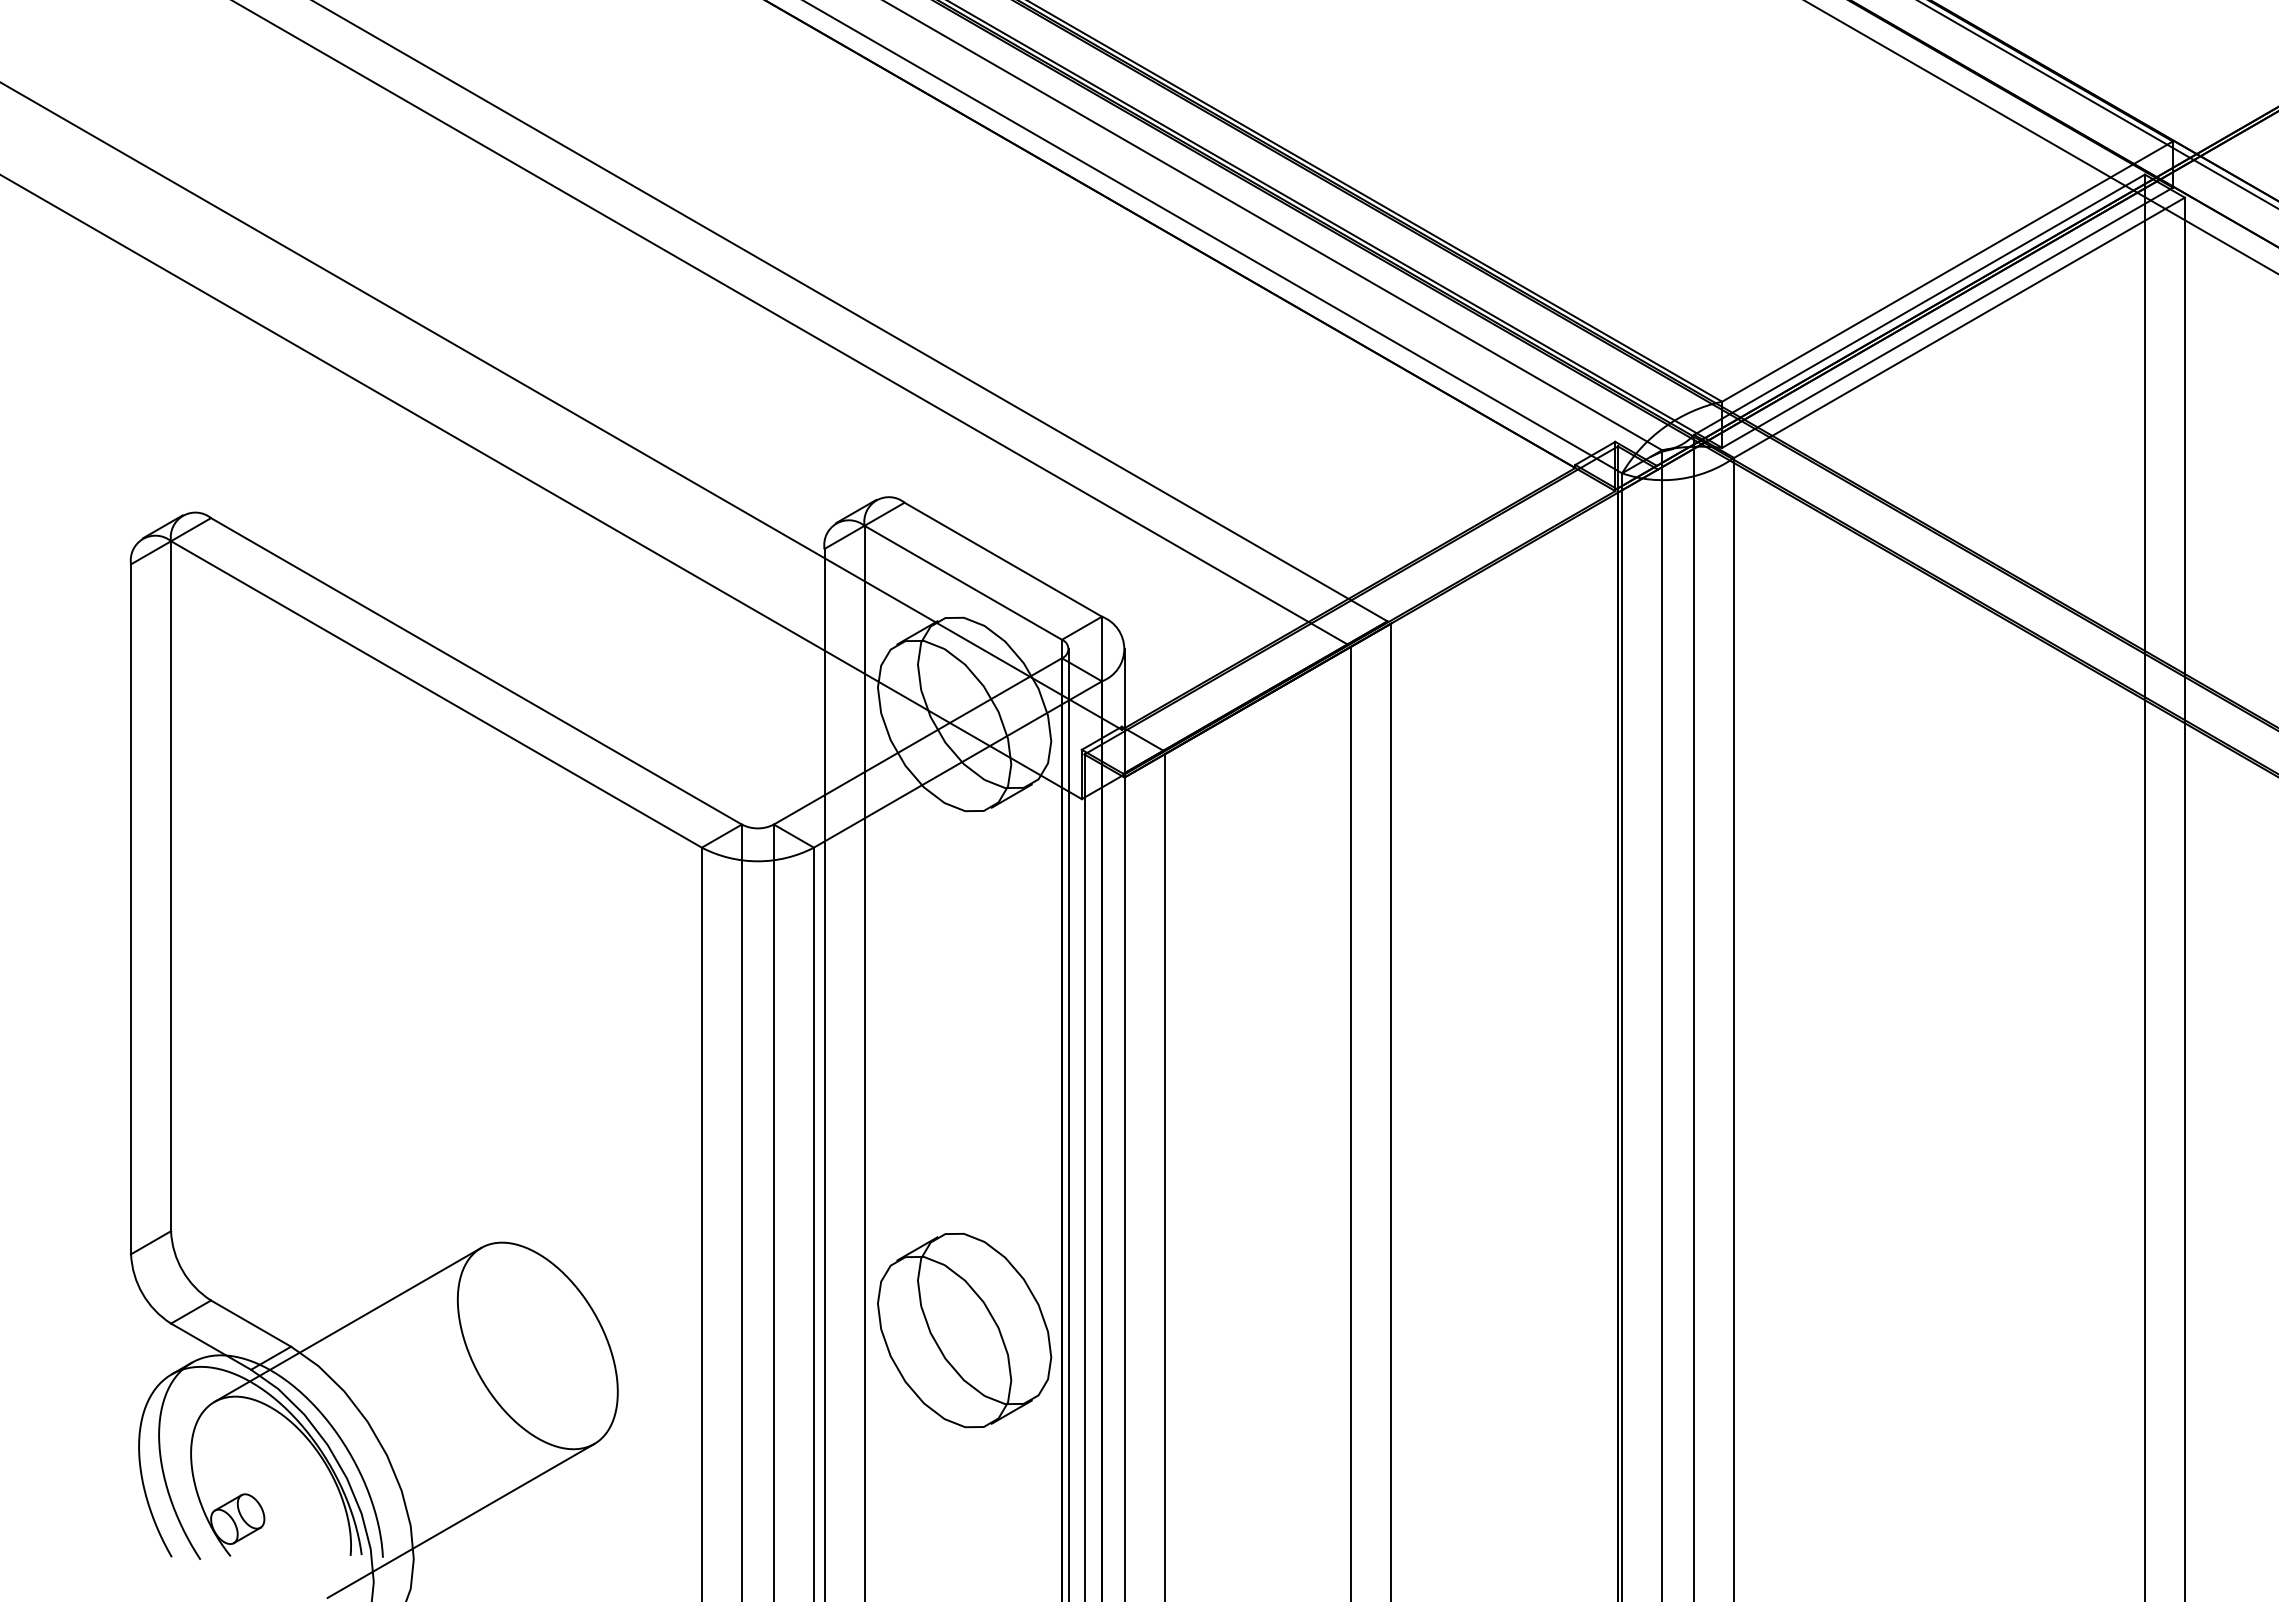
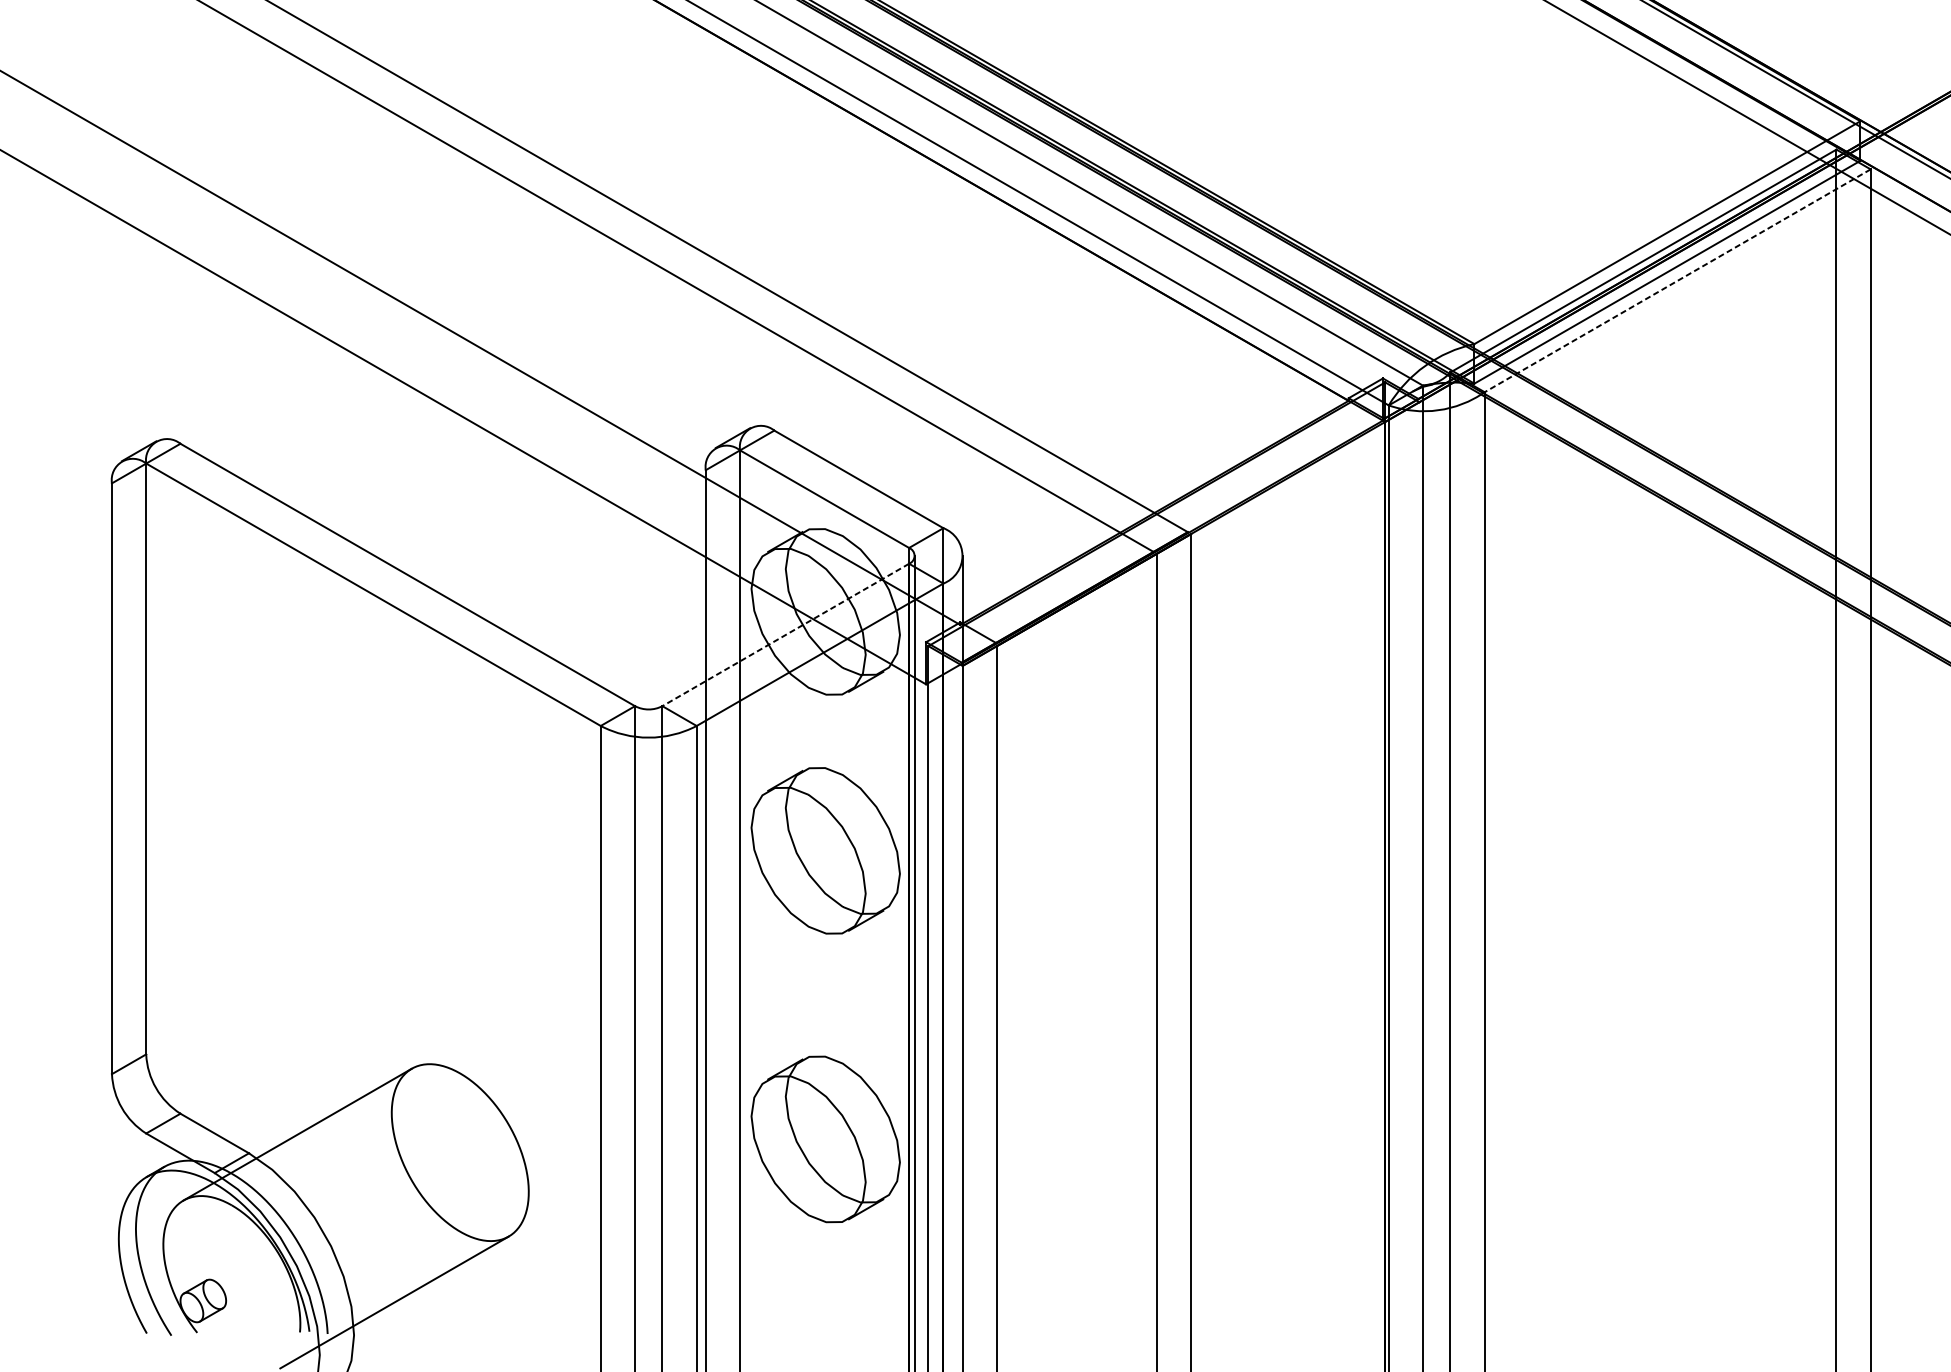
line: (1959, 328) -> (1677, 281), solid -> dashed
line: (917, 741) -> (785, 635), solid -> dashed
part: (964, 993) -> (825, 850), added

